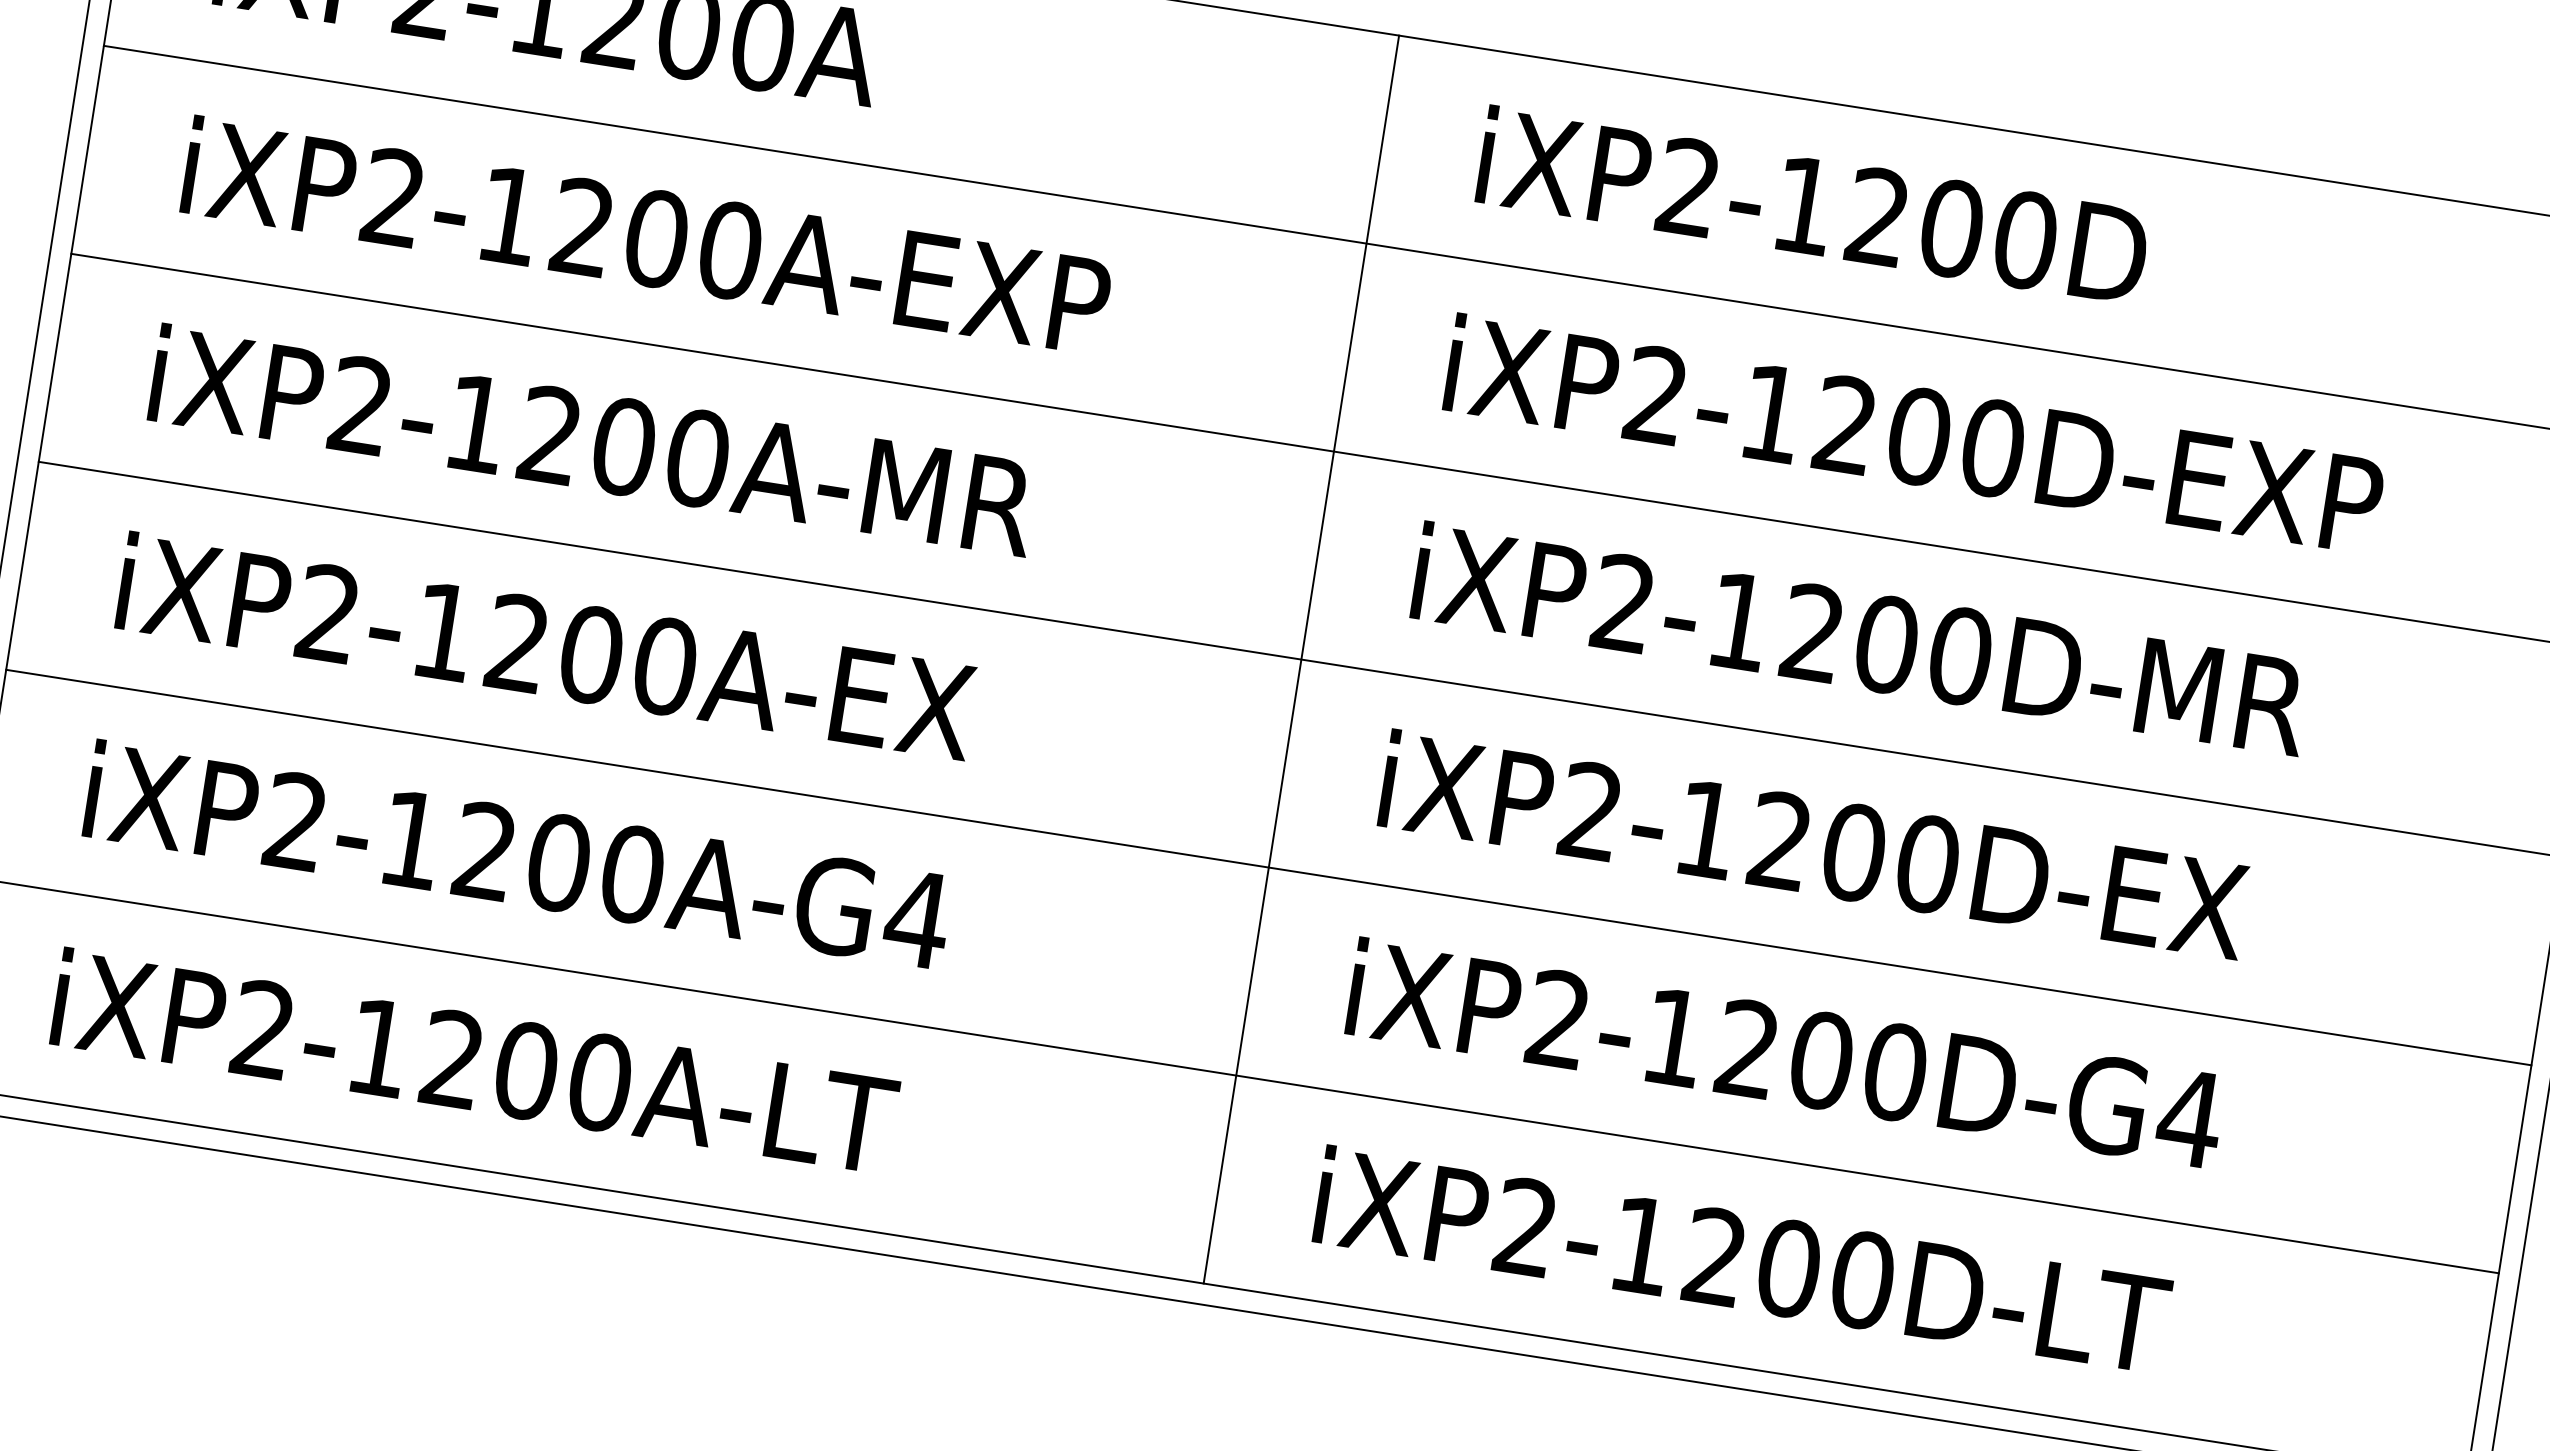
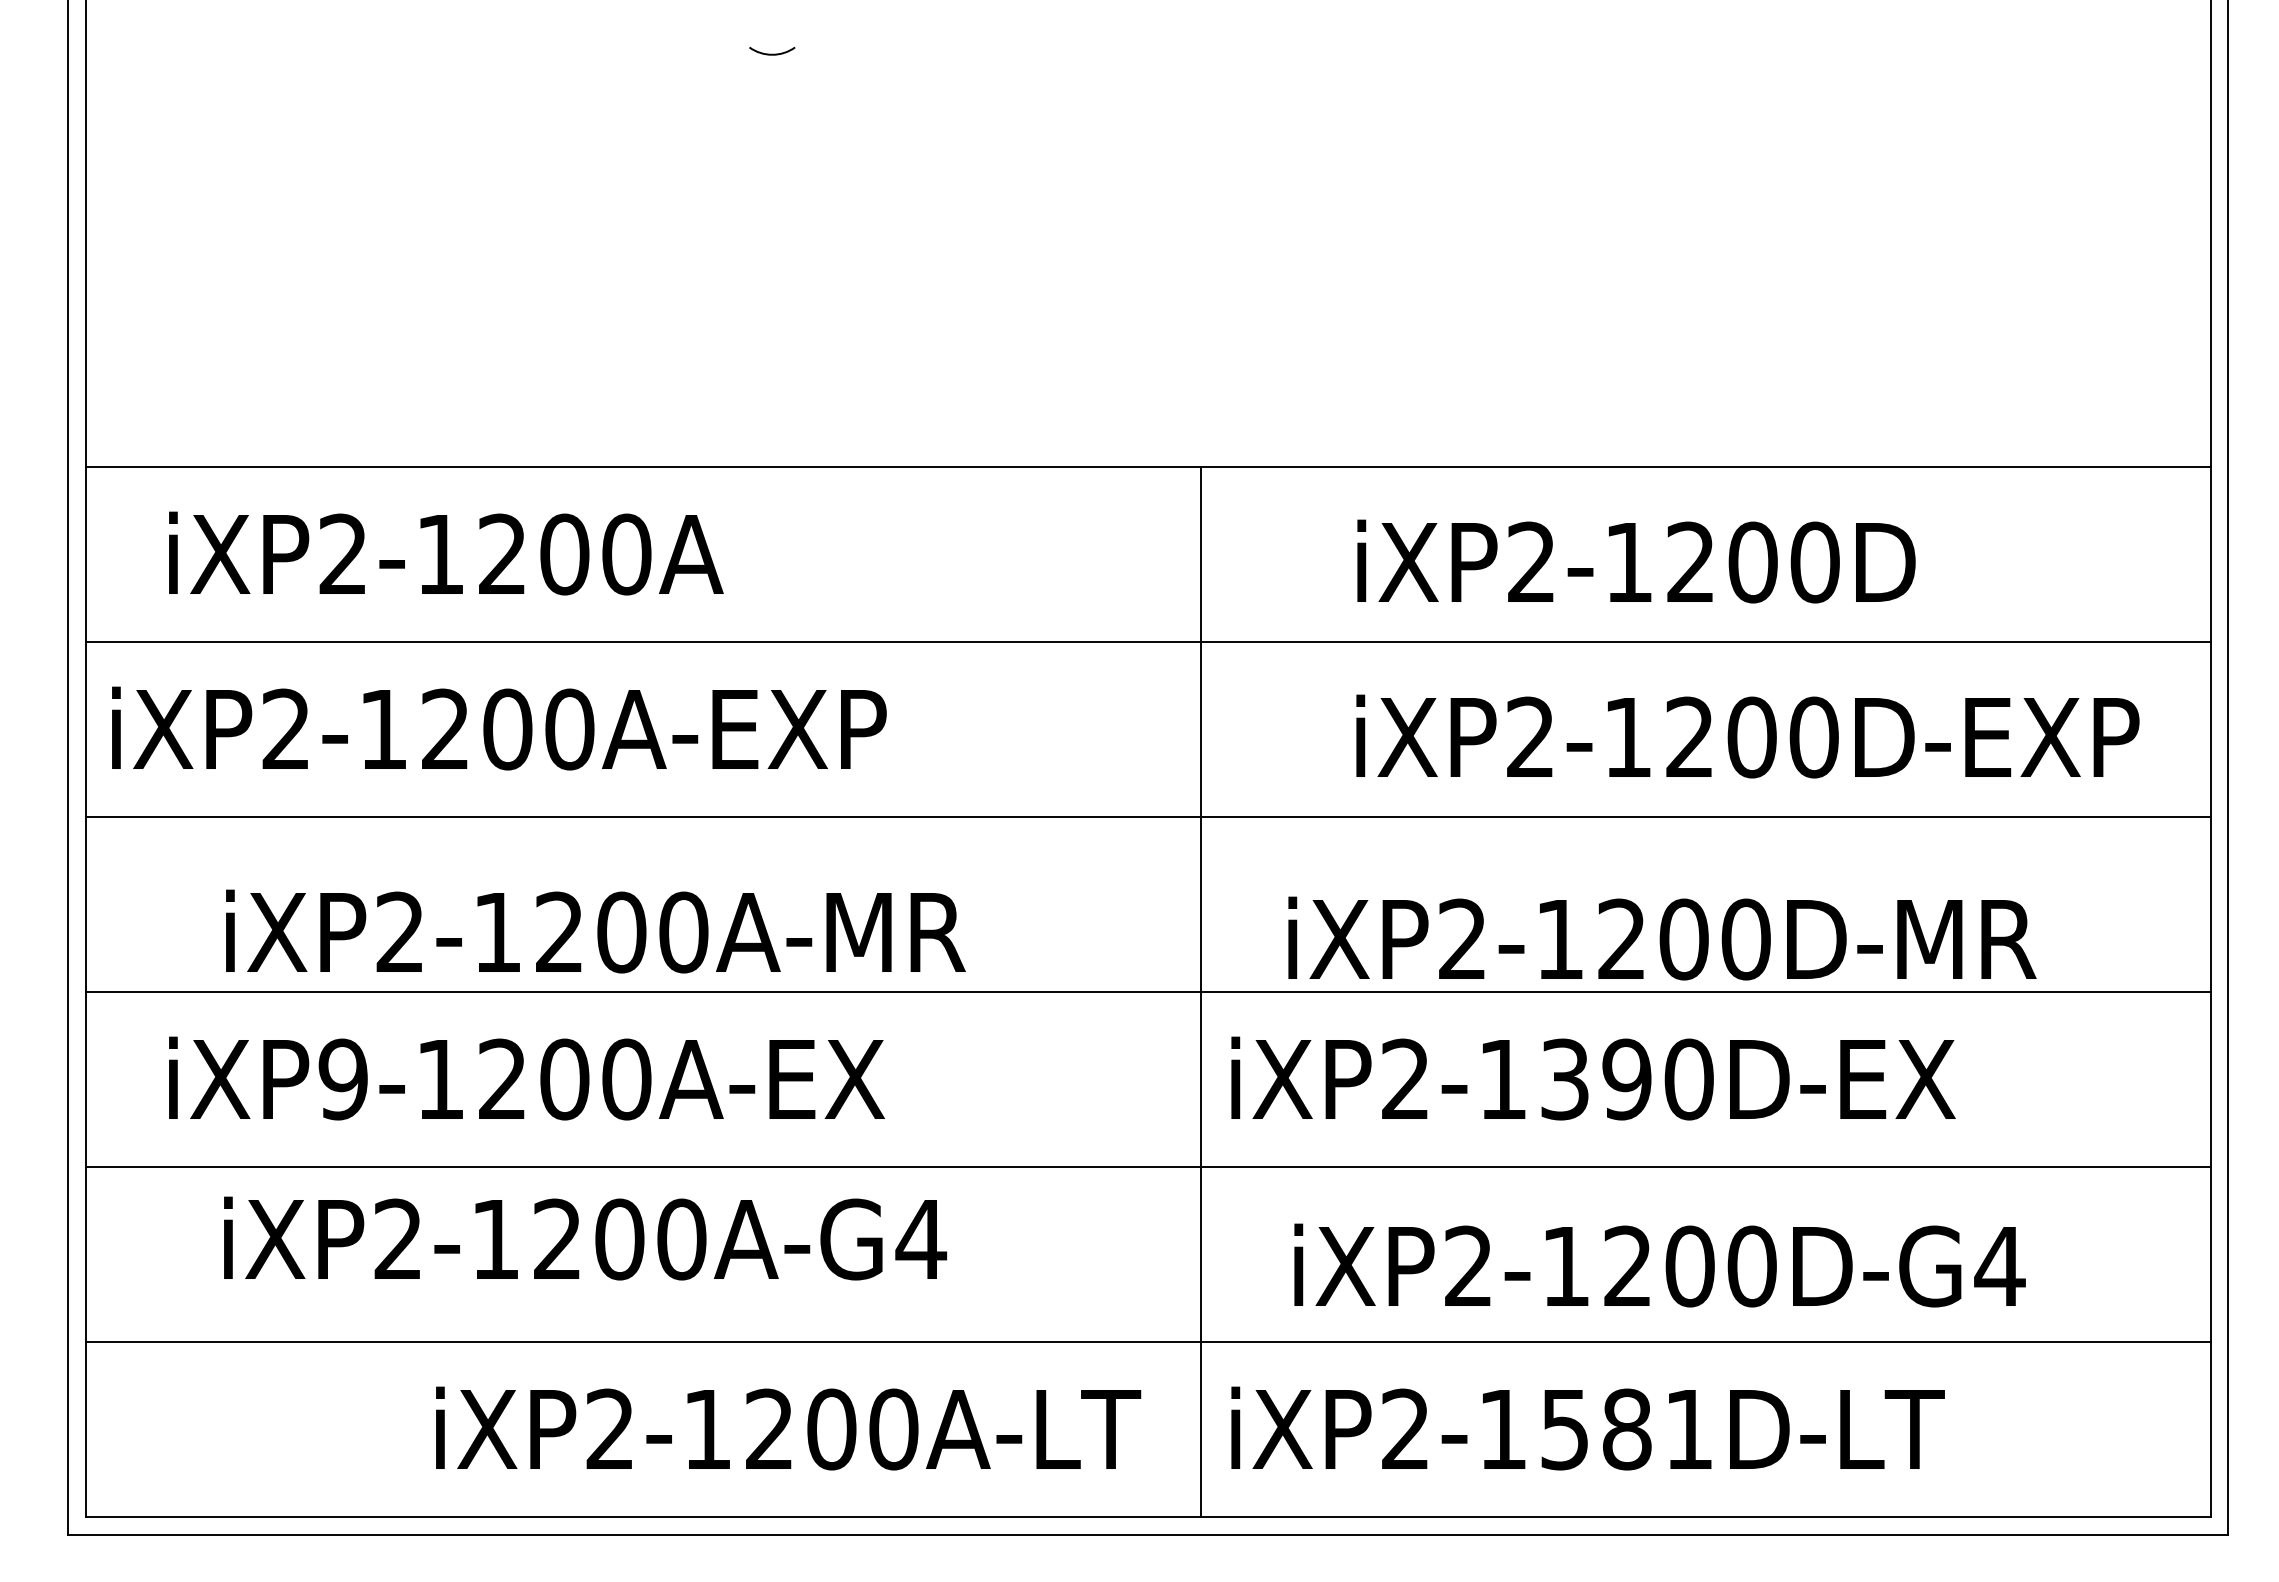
text: (1813, 205) -> (1636, 561), moved
text: (647, 236) -> (499, 728), moved
text: (1914, 434) -> (1747, 736), moved
text: (593, 440) -> (595, 931), moved
text: (327, 613) -> (342, 1079), iXP2-1200A-EX -> iXP9-1200A-EX
text: (1861, 639) -> (1662, 938), moved
line: (1301, 660) -> (1201, 992), moved
text: (1817, 846) -> (1596, 1079), iXP2-1200D-EX -> iXP2-1390D-EX
text: (518, 855) -> (585, 1238), moved
text: (1785, 1053) -> (1659, 1265), moved
text: (475, 1061) -> (788, 1428), moved
text: (1789, 1268) -> (1627, 1429), iXP2-1200D-LT -> iXP2-1581D-LT

